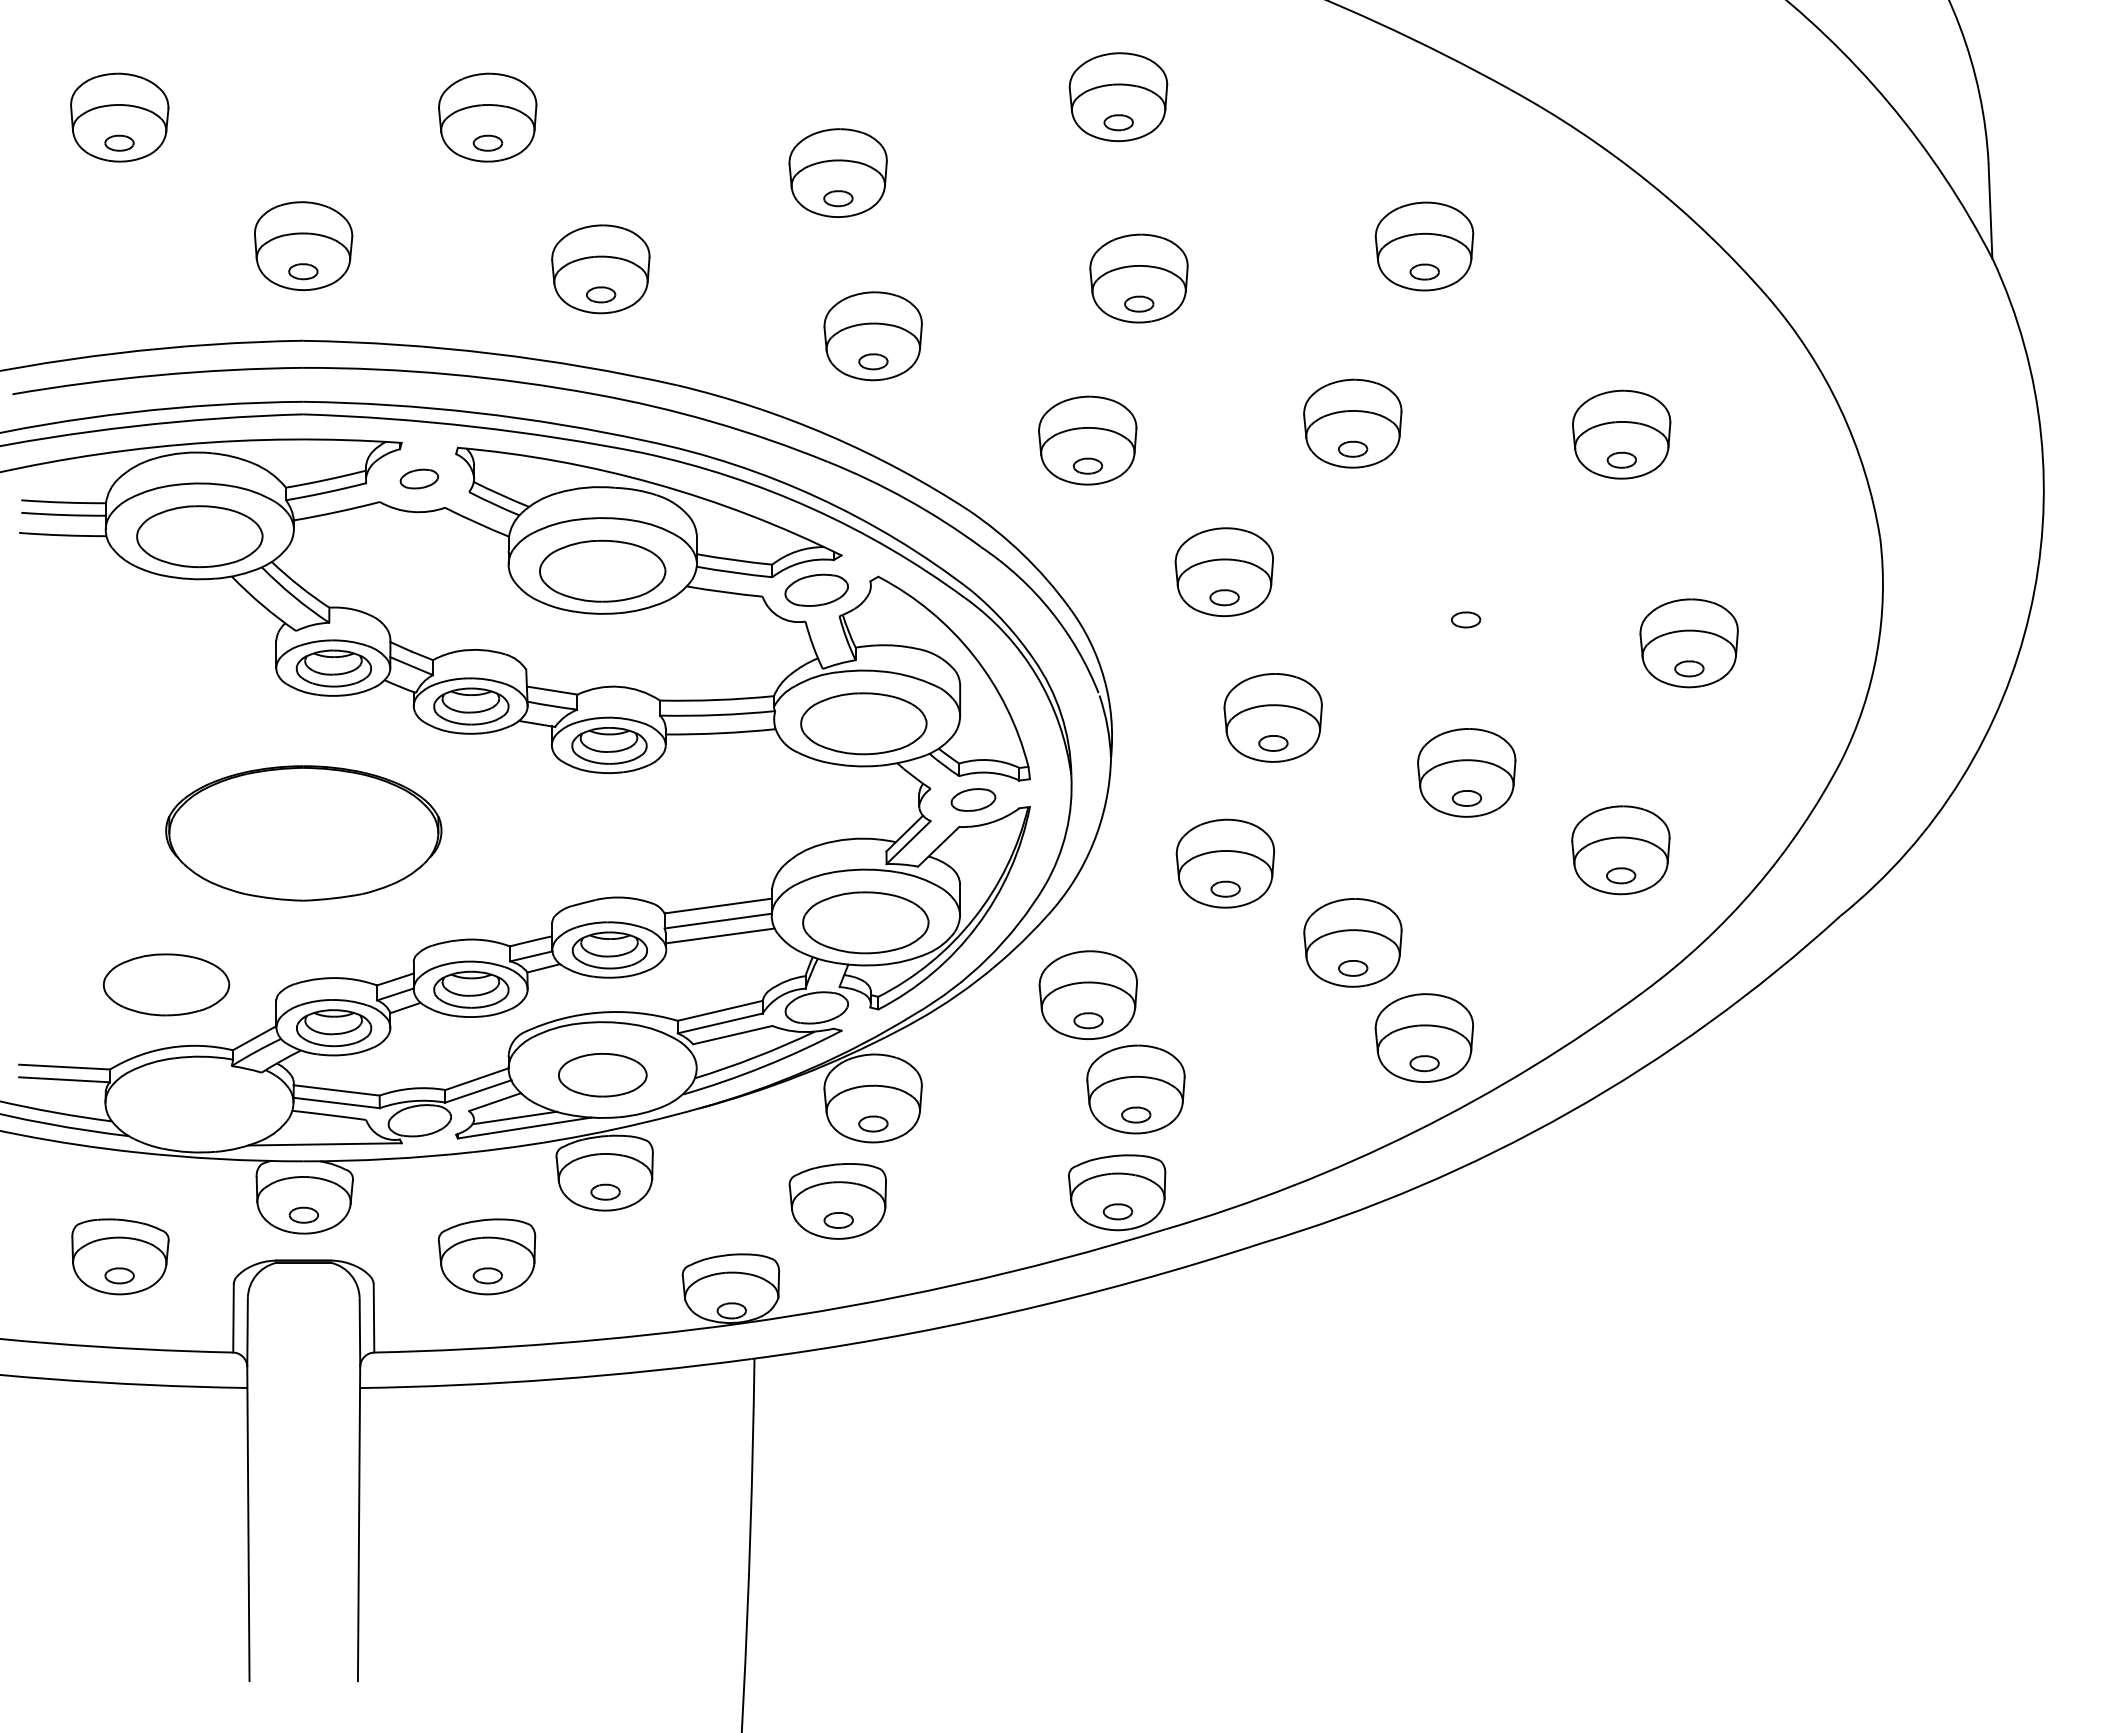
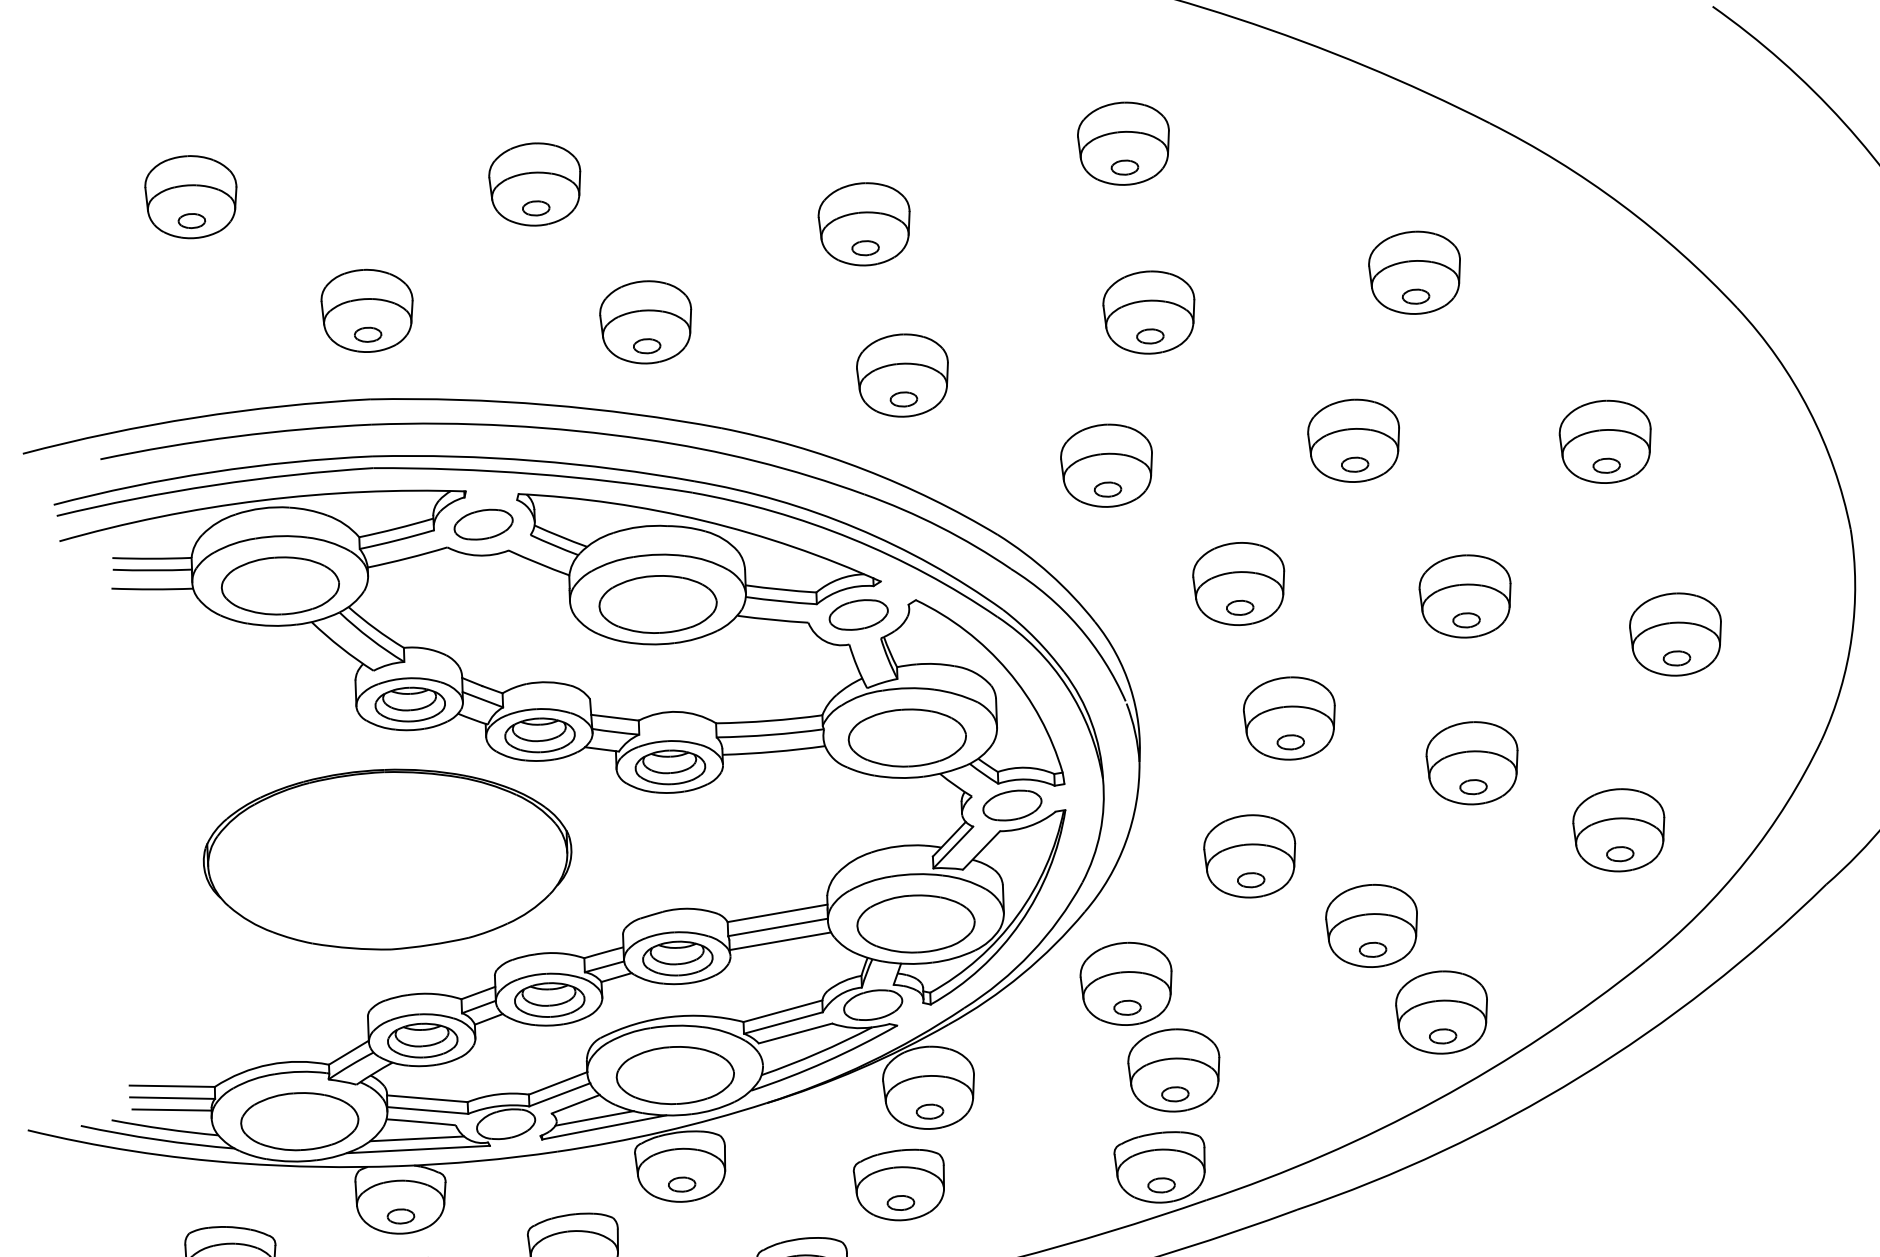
part: (419, 478) -> (483, 524), size x1.67
part: (1465, 594) -> (1465, 596), added
part: (973, 799) -> (1012, 805), size x1.43
part: (303, 833) -> (387, 859), size x1.43
part: (166, 984) -> (299, 1121), moved
part: (602, 1074) -> (675, 1074), size x1.43
line: (63, 1092) -> (172, 1110), added
line: (324, 1132) -> (417, 1138), added

